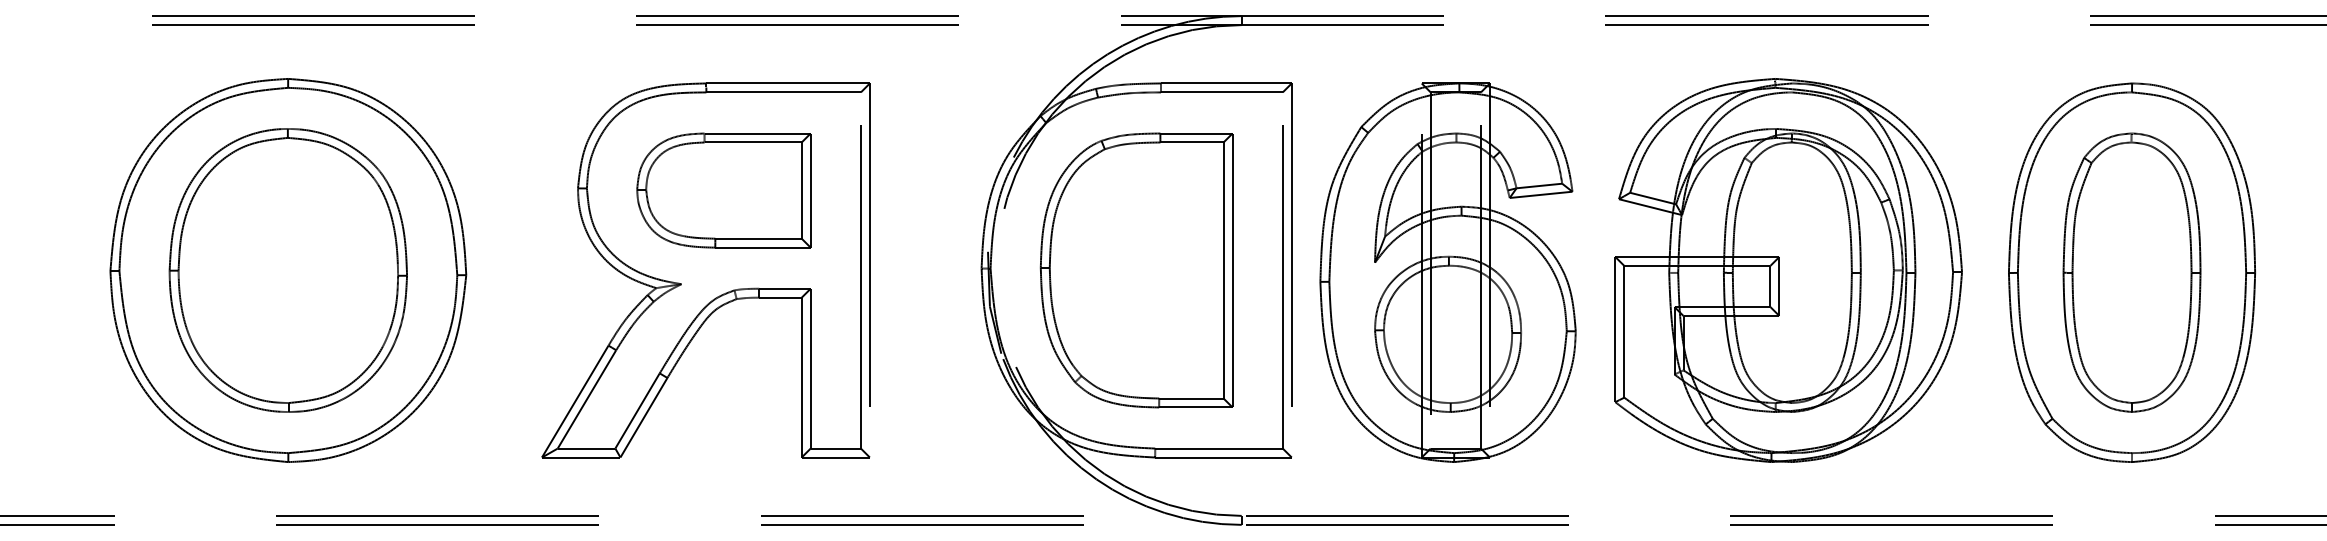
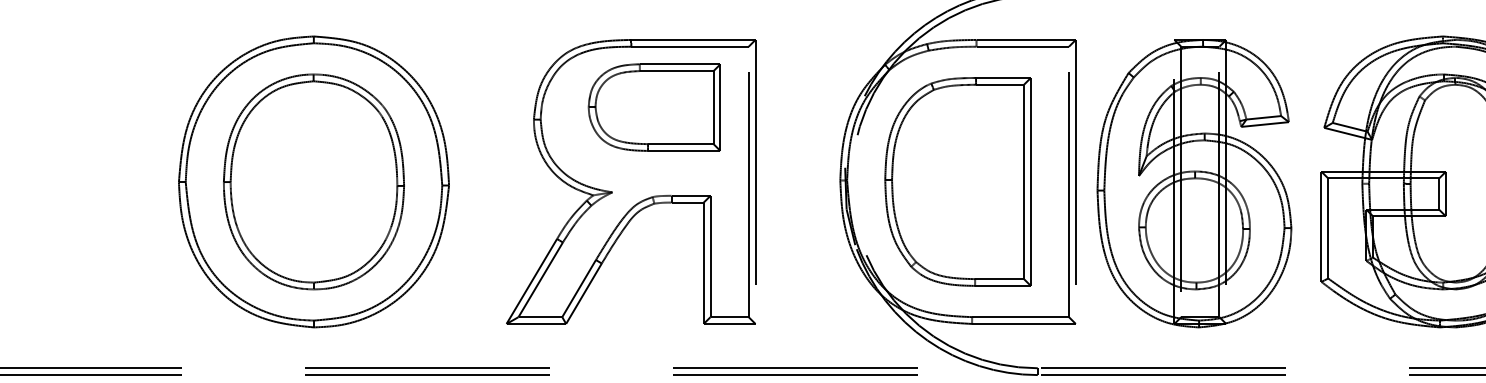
part: (723, 190) -> (654, 107), moved

